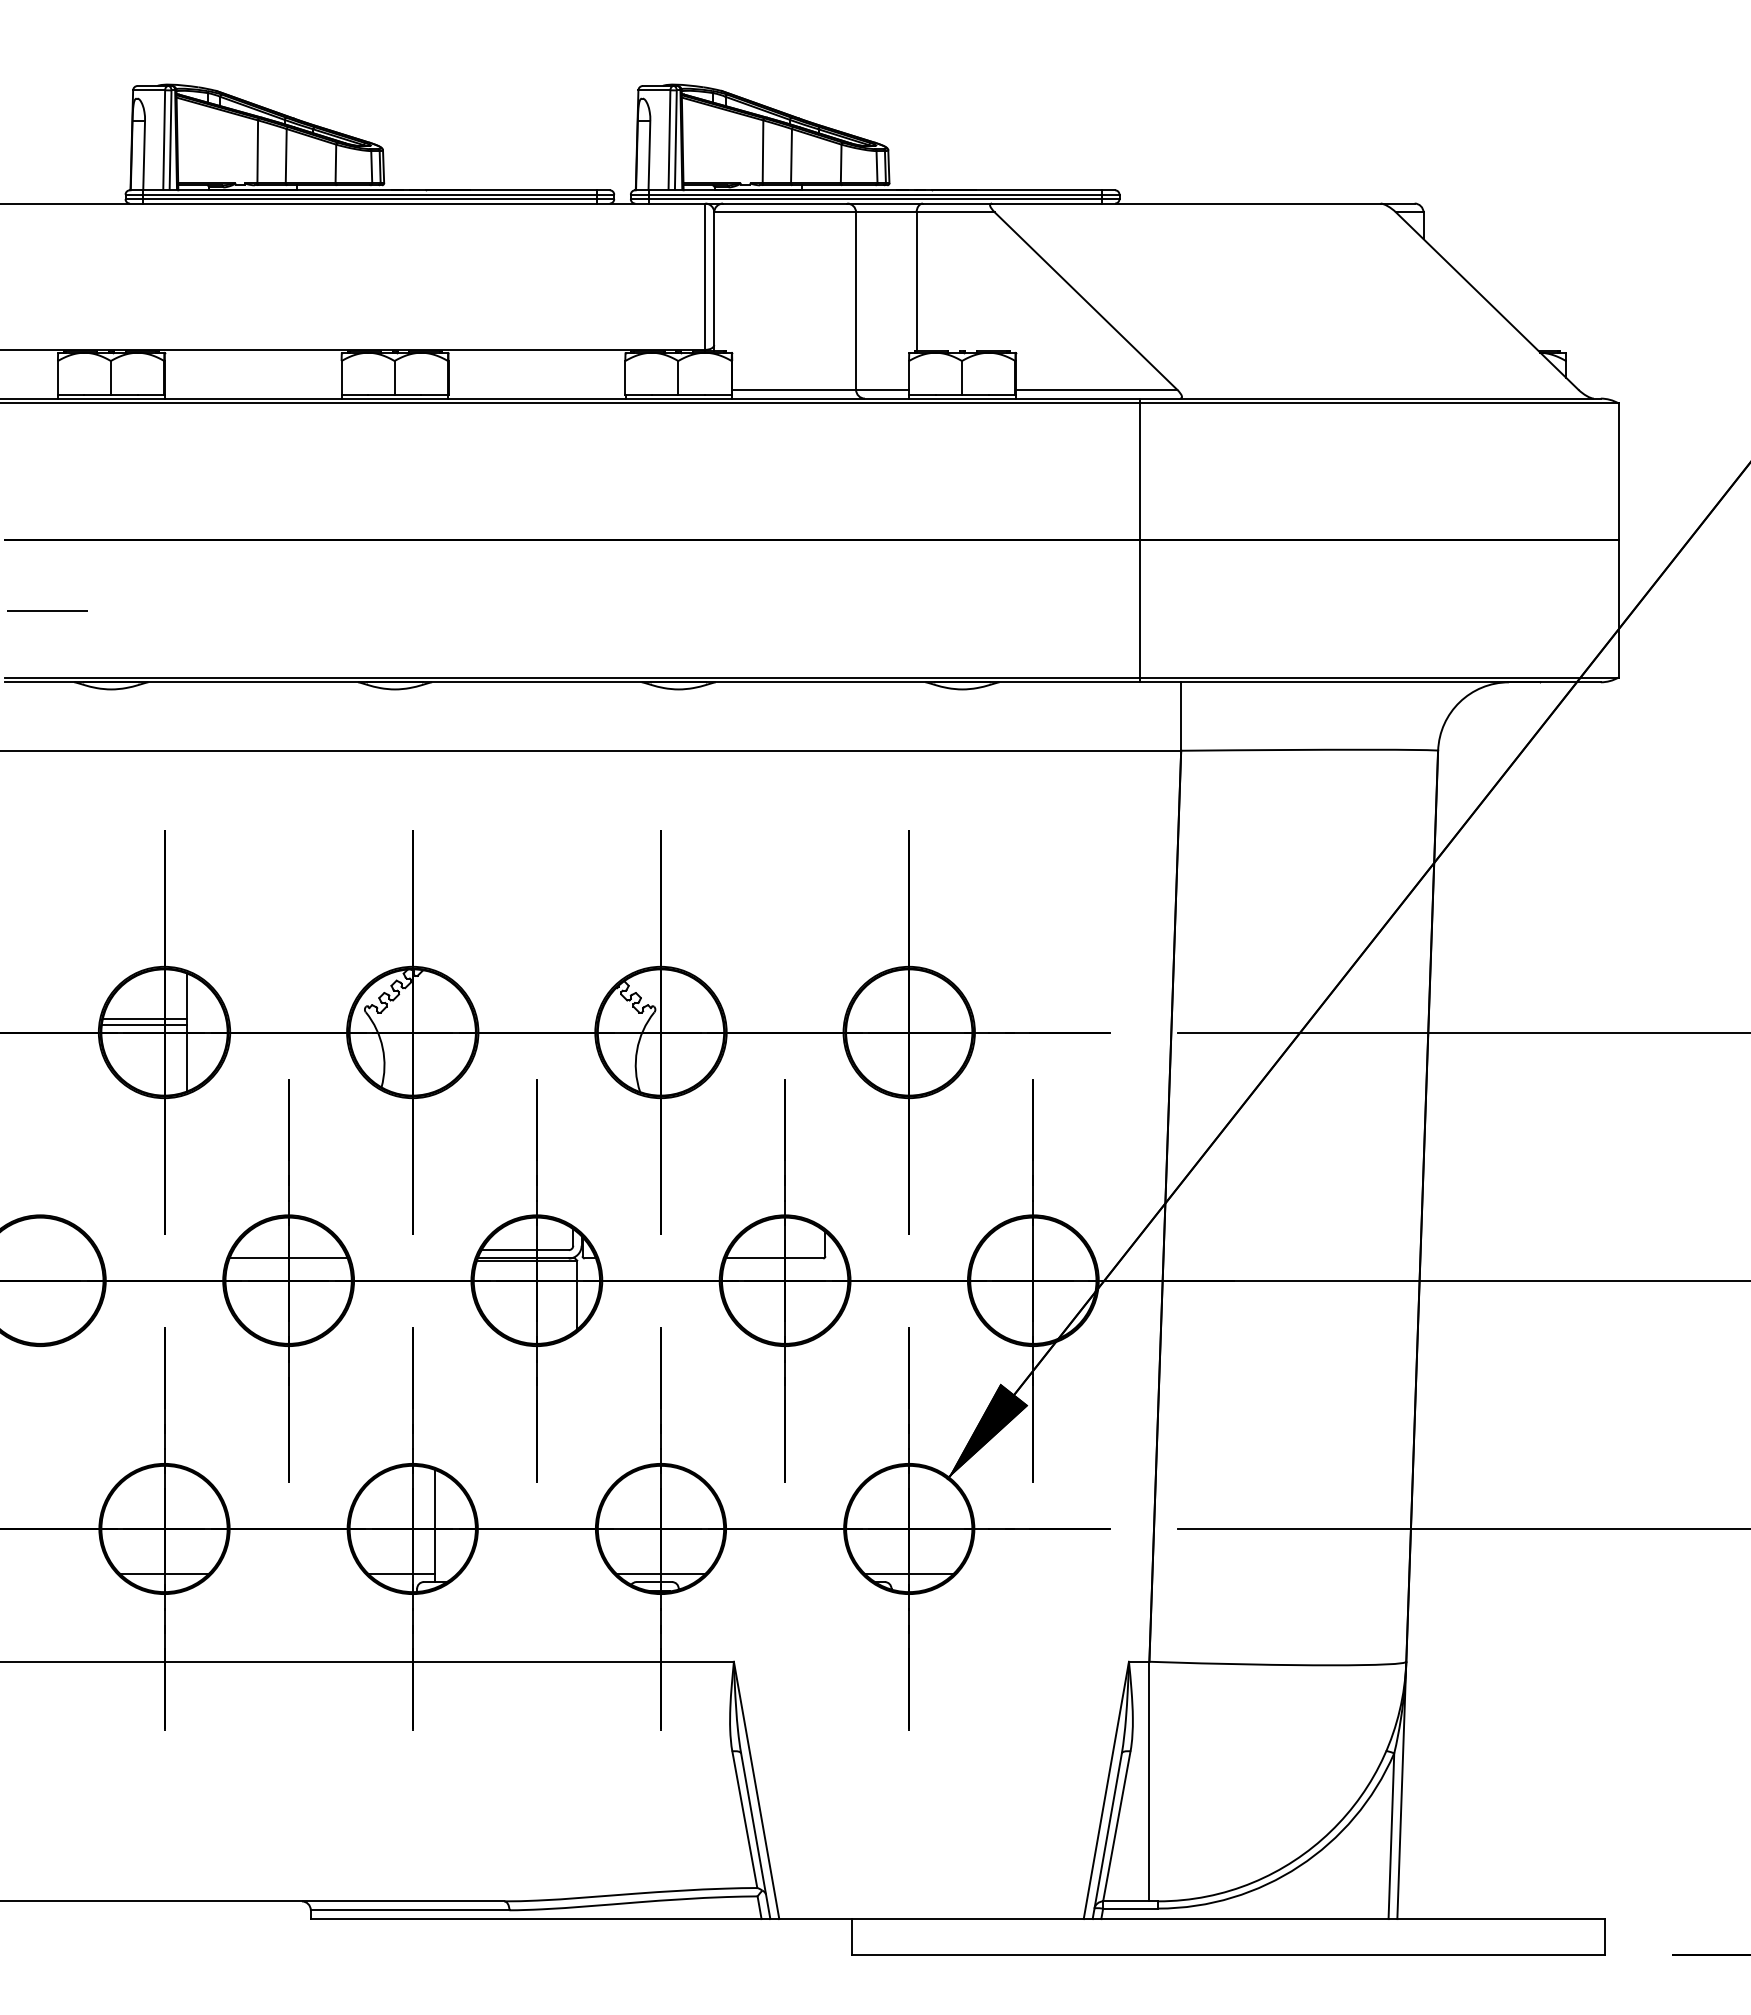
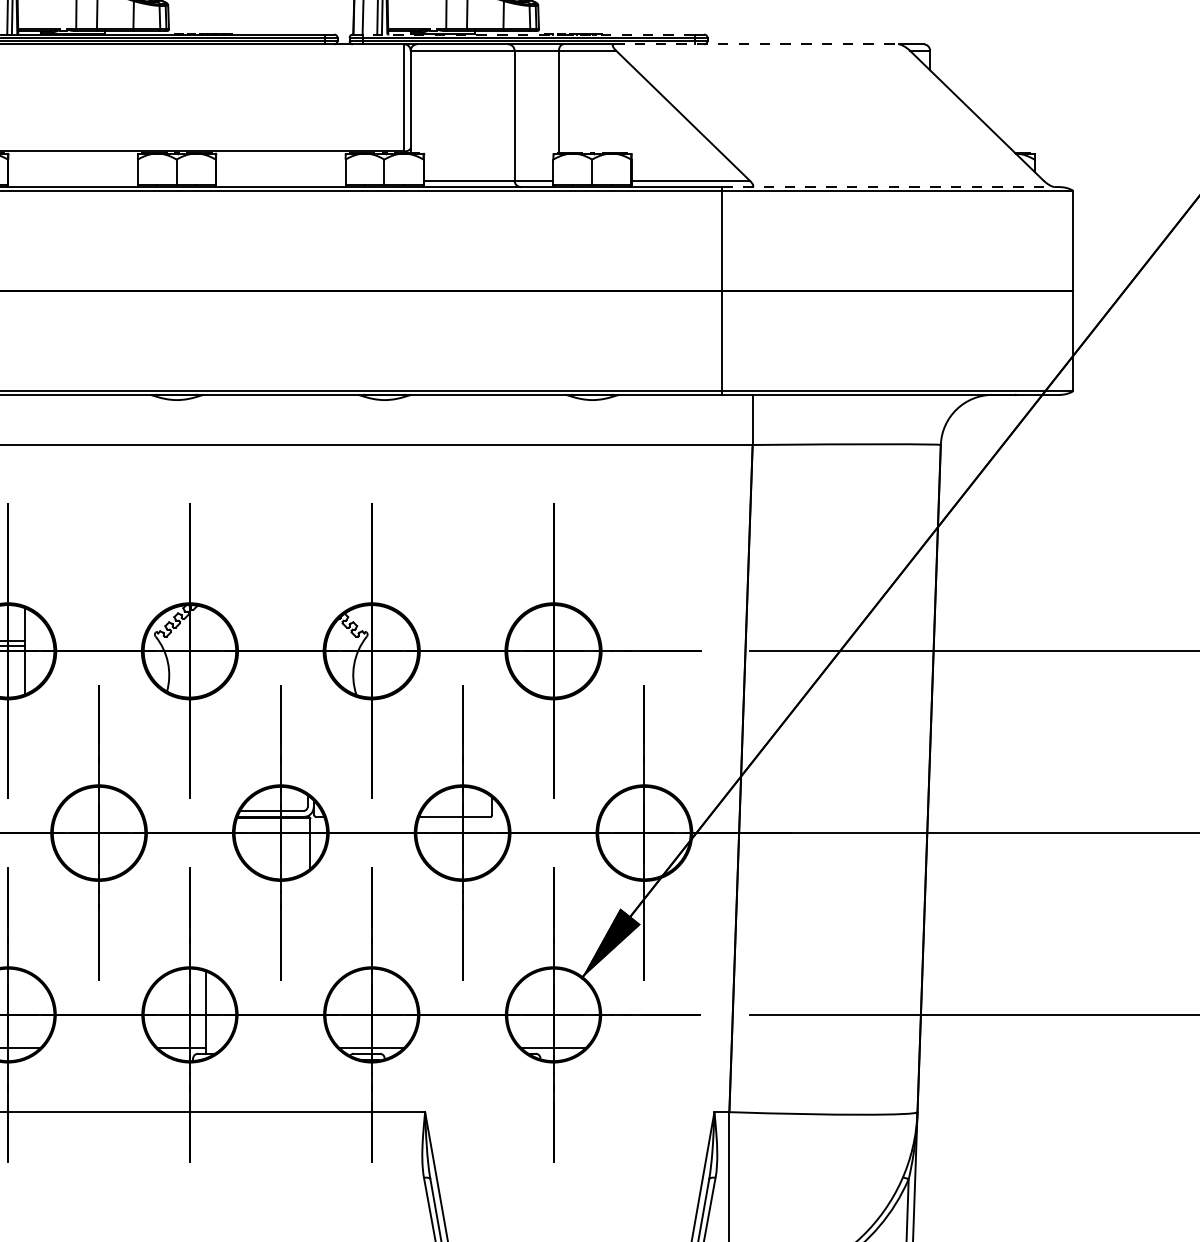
line: (875, 190) -> (528, 34), solid -> dashed
line: (1186, 203) -> (756, 44), solid -> dashed
line: (1370, 398) -> (891, 187), solid -> dashed
line: (288, 1258) -> (98, 816), removed

